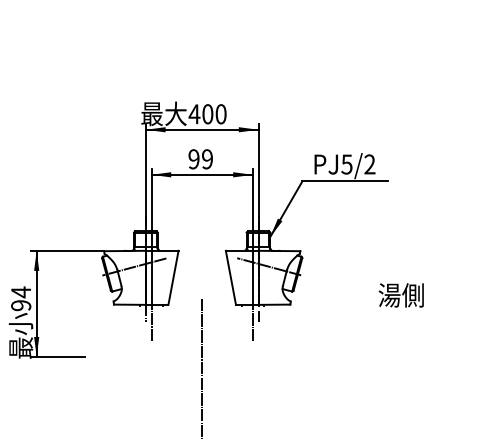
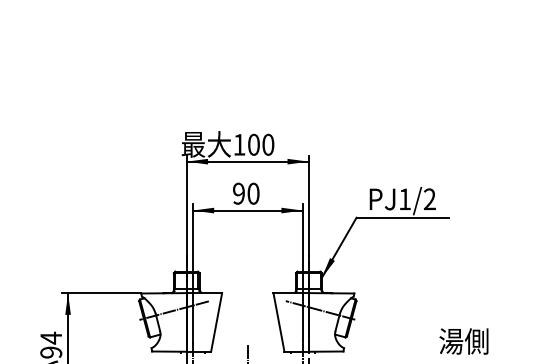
text: (194, 114) -> (239, 145), 400 -> 100
text: (207, 159) -> (253, 193), 99 -> 90
text: (346, 164) -> (404, 199), PJ5/2 -> PJ1/2

